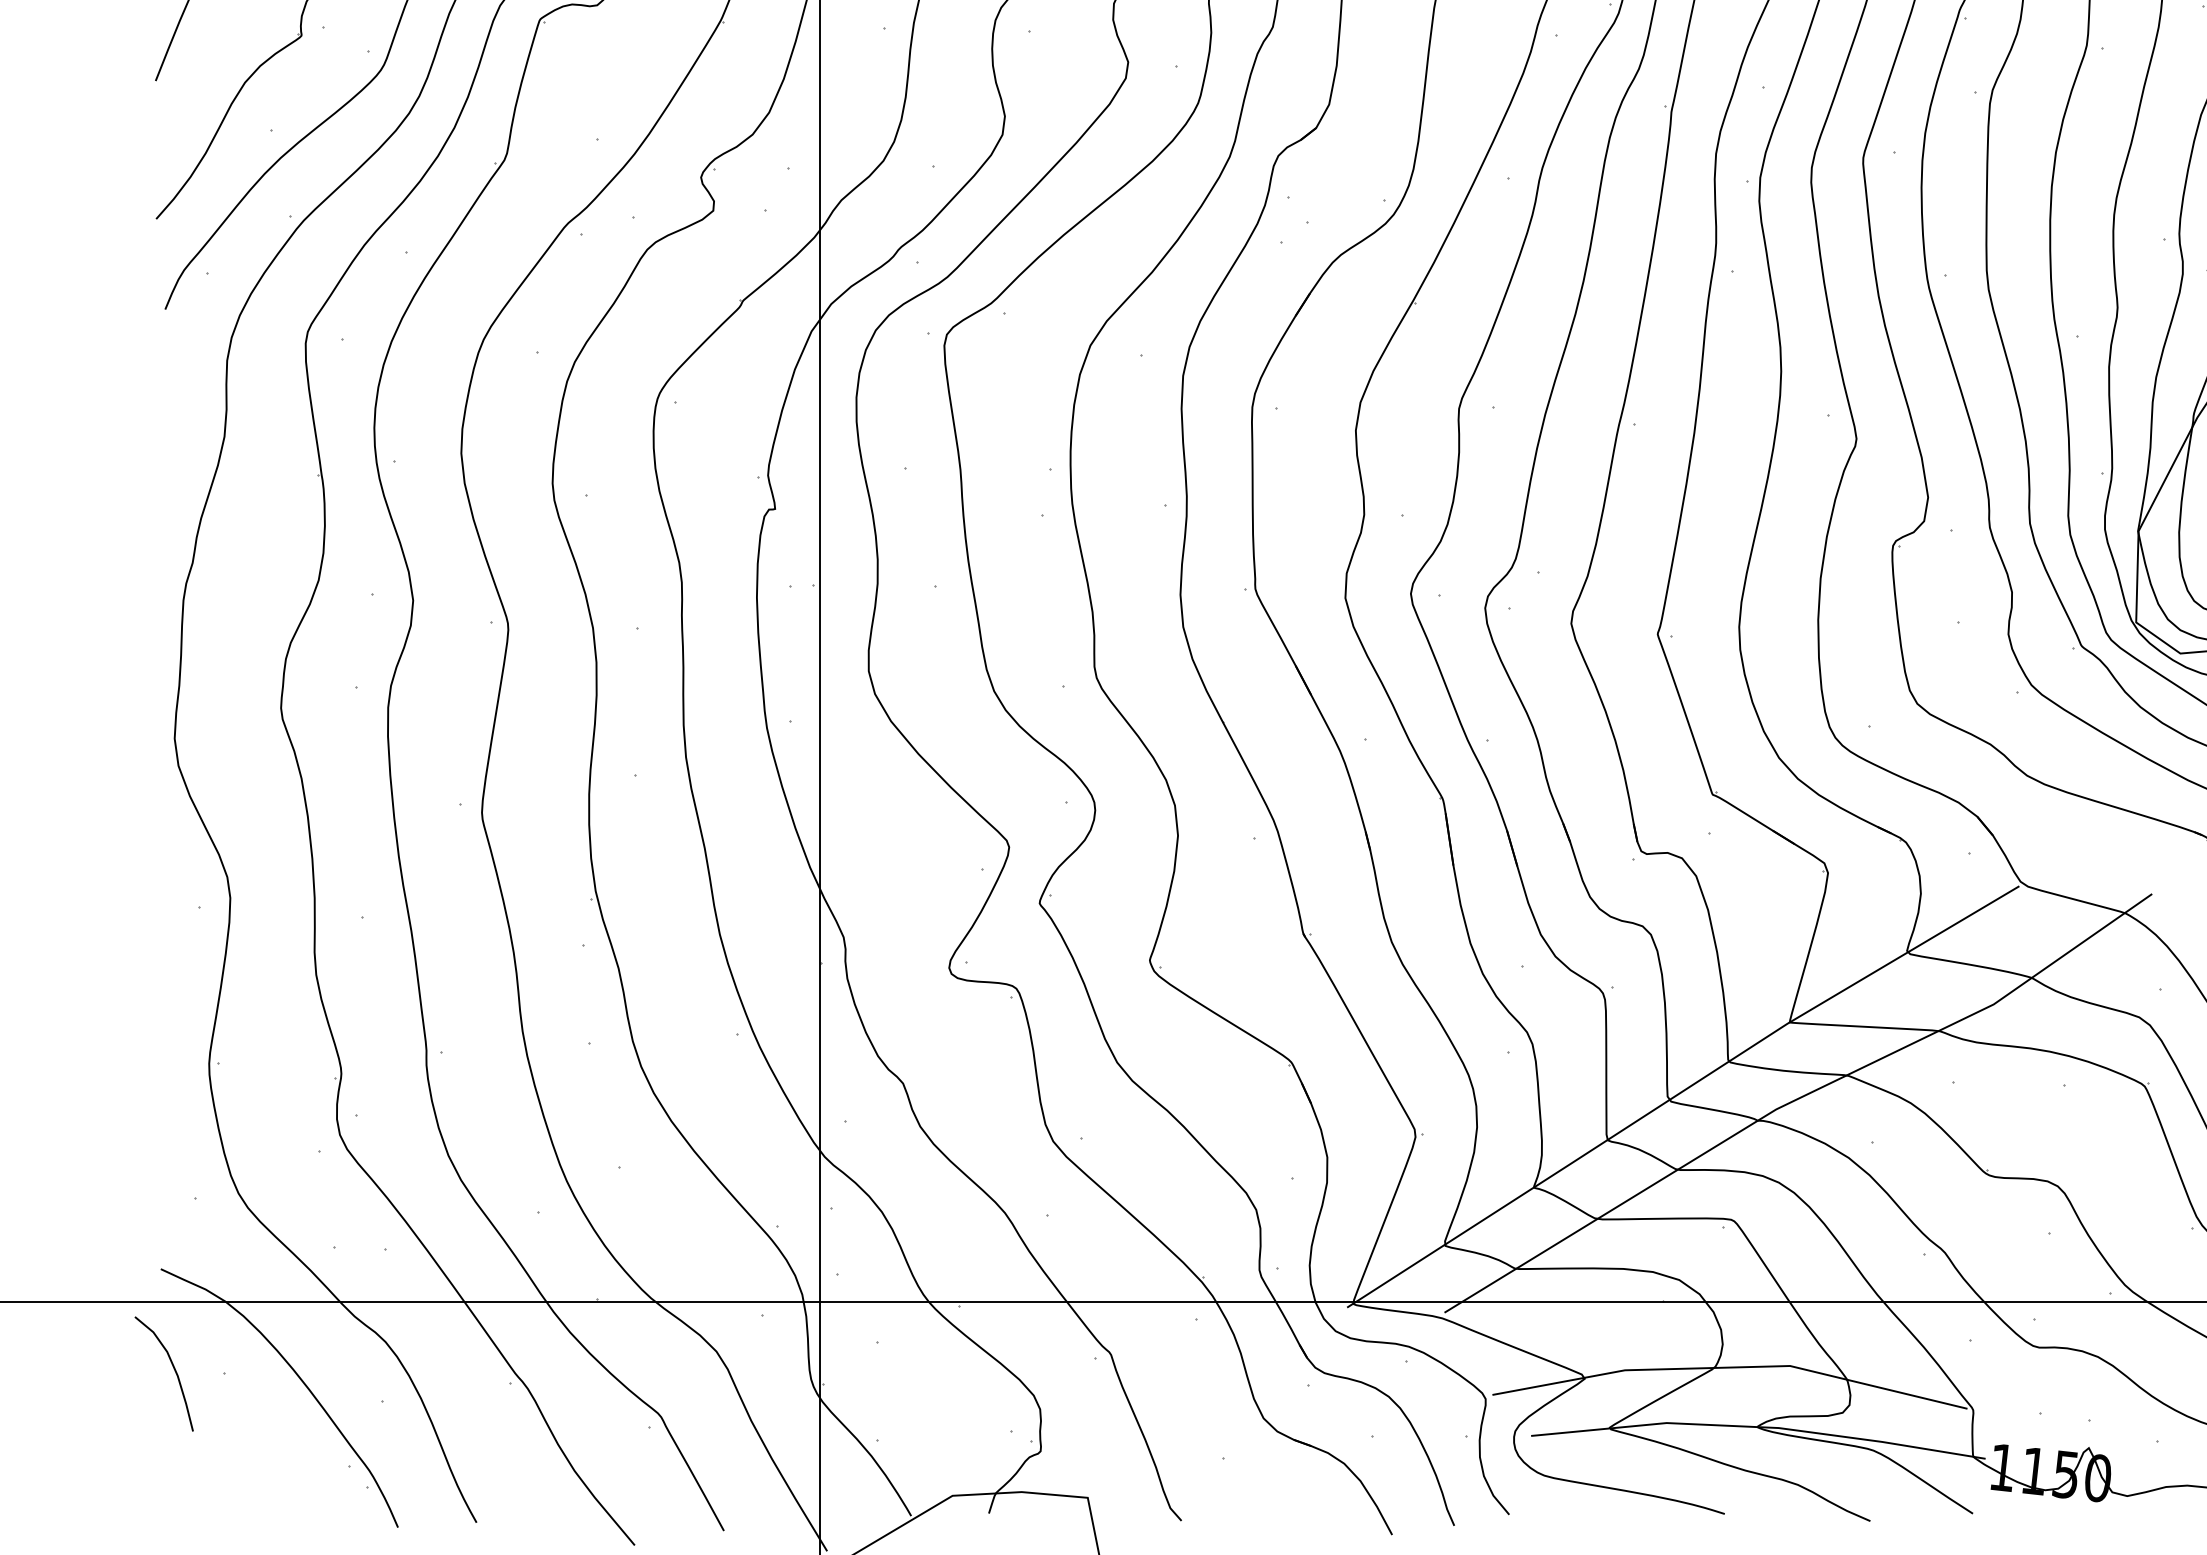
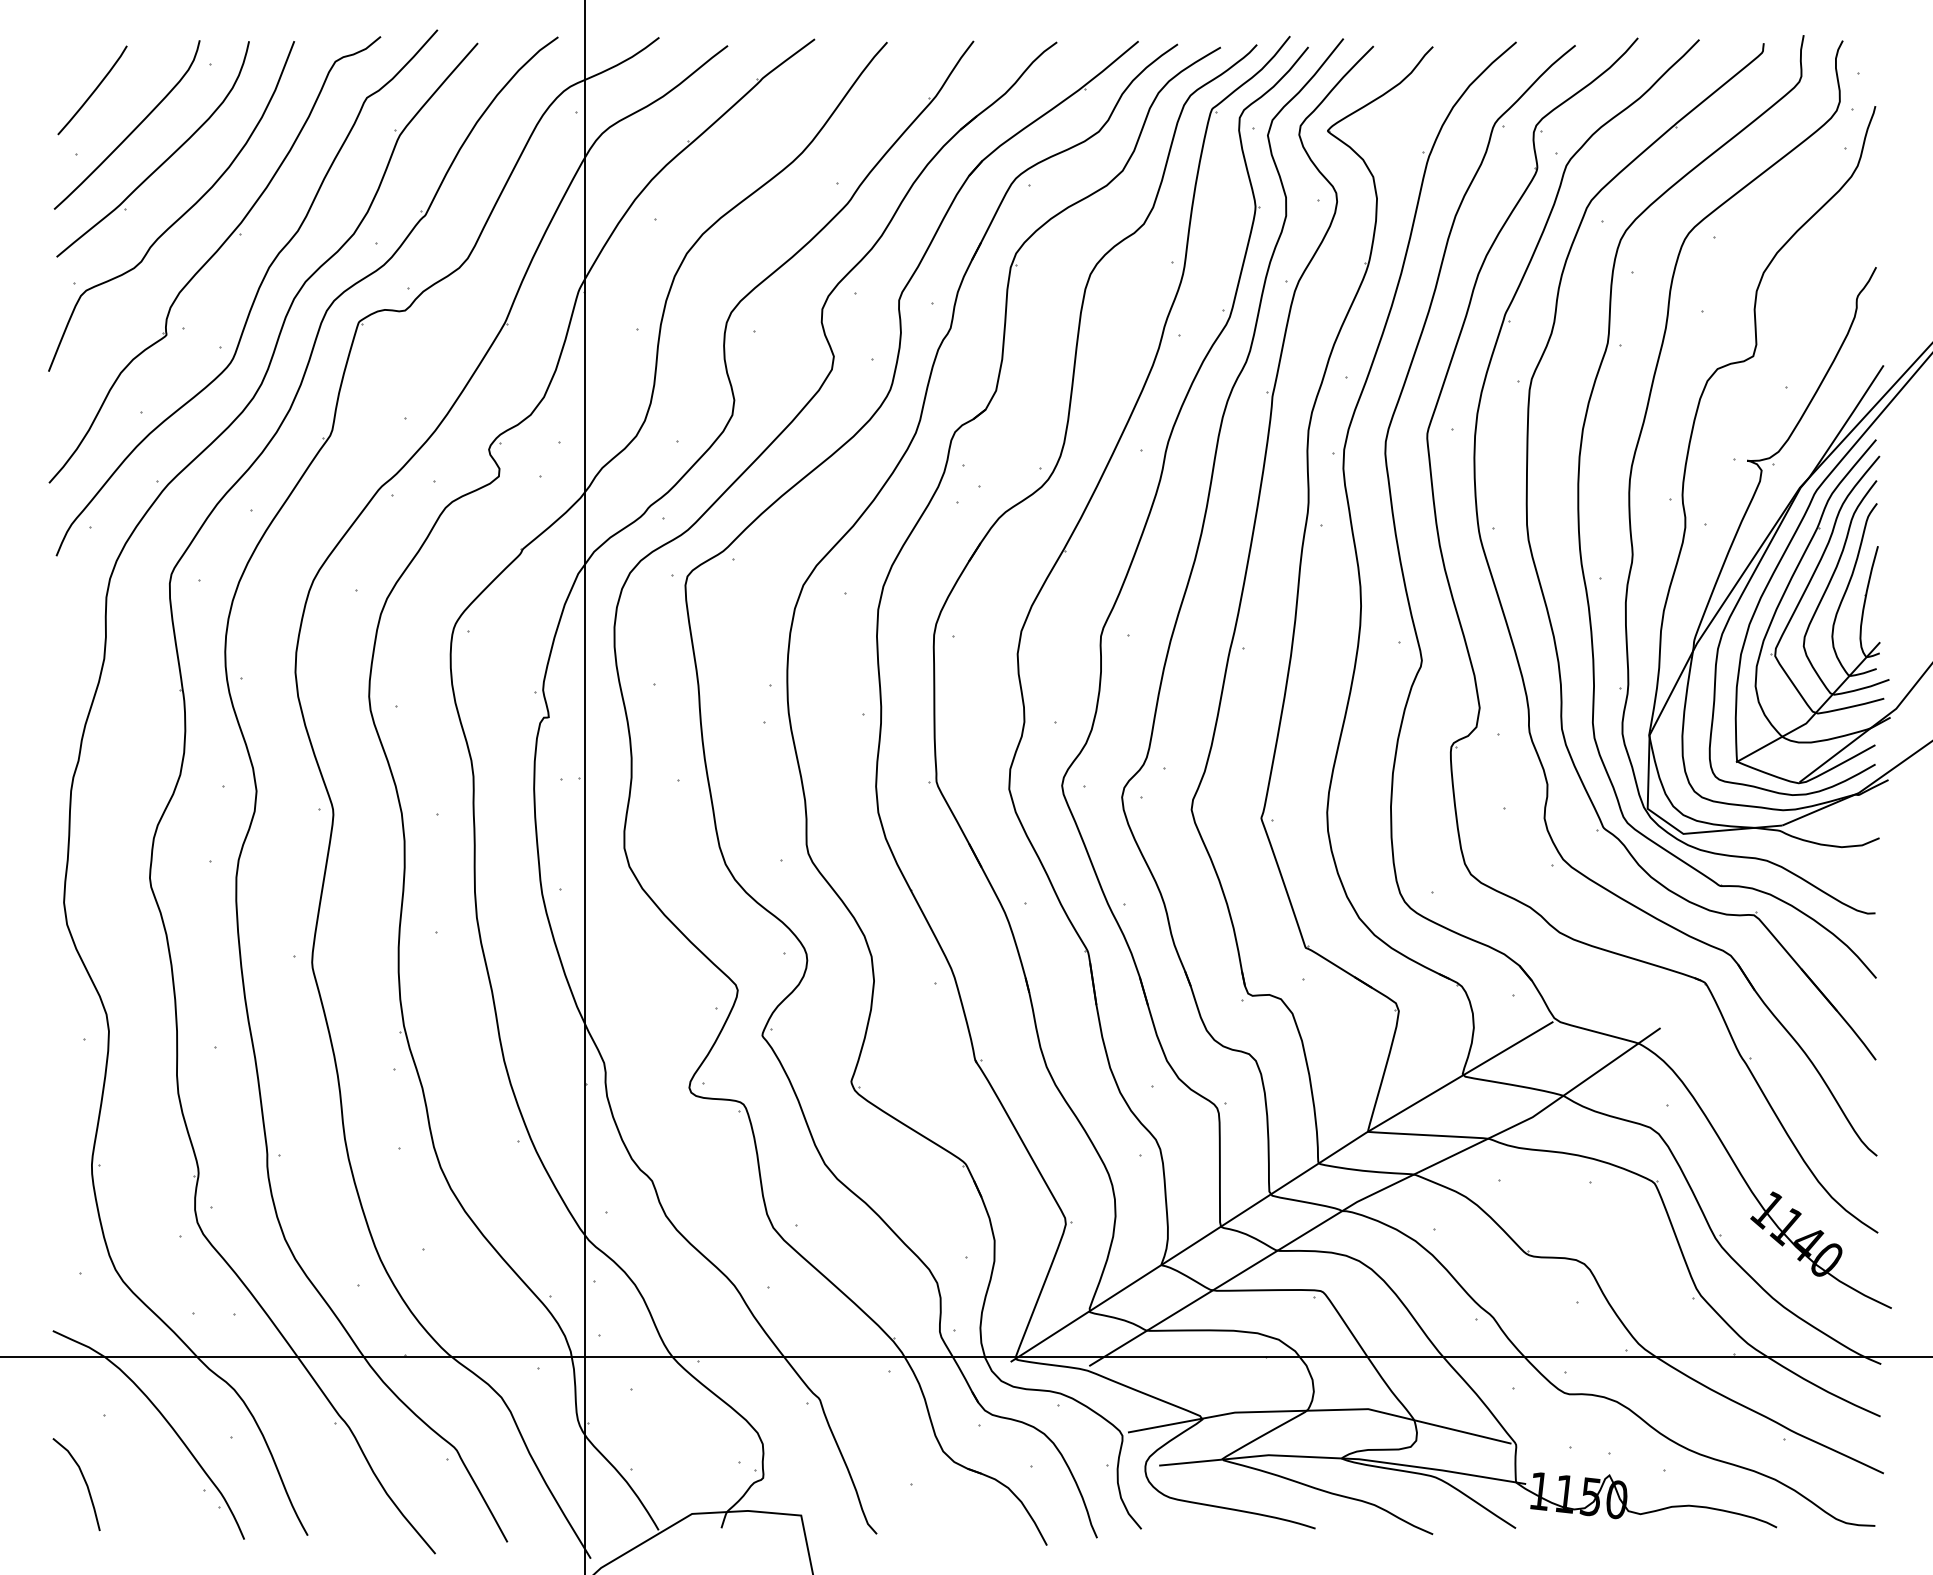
curve: (174, 1371) -> (84, 1482), moved

